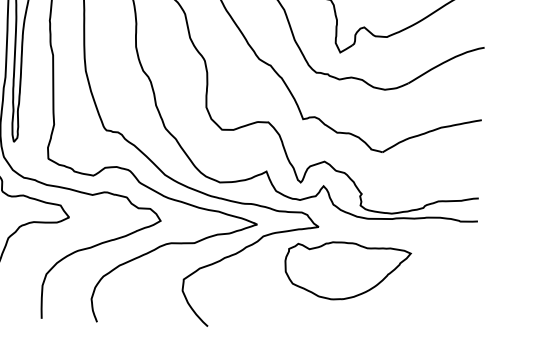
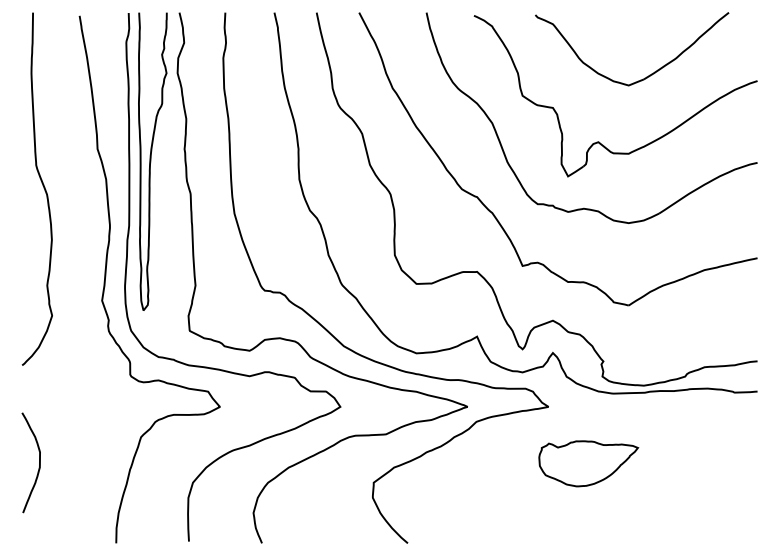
part: (347, 271) -> (588, 463), size x0.6

